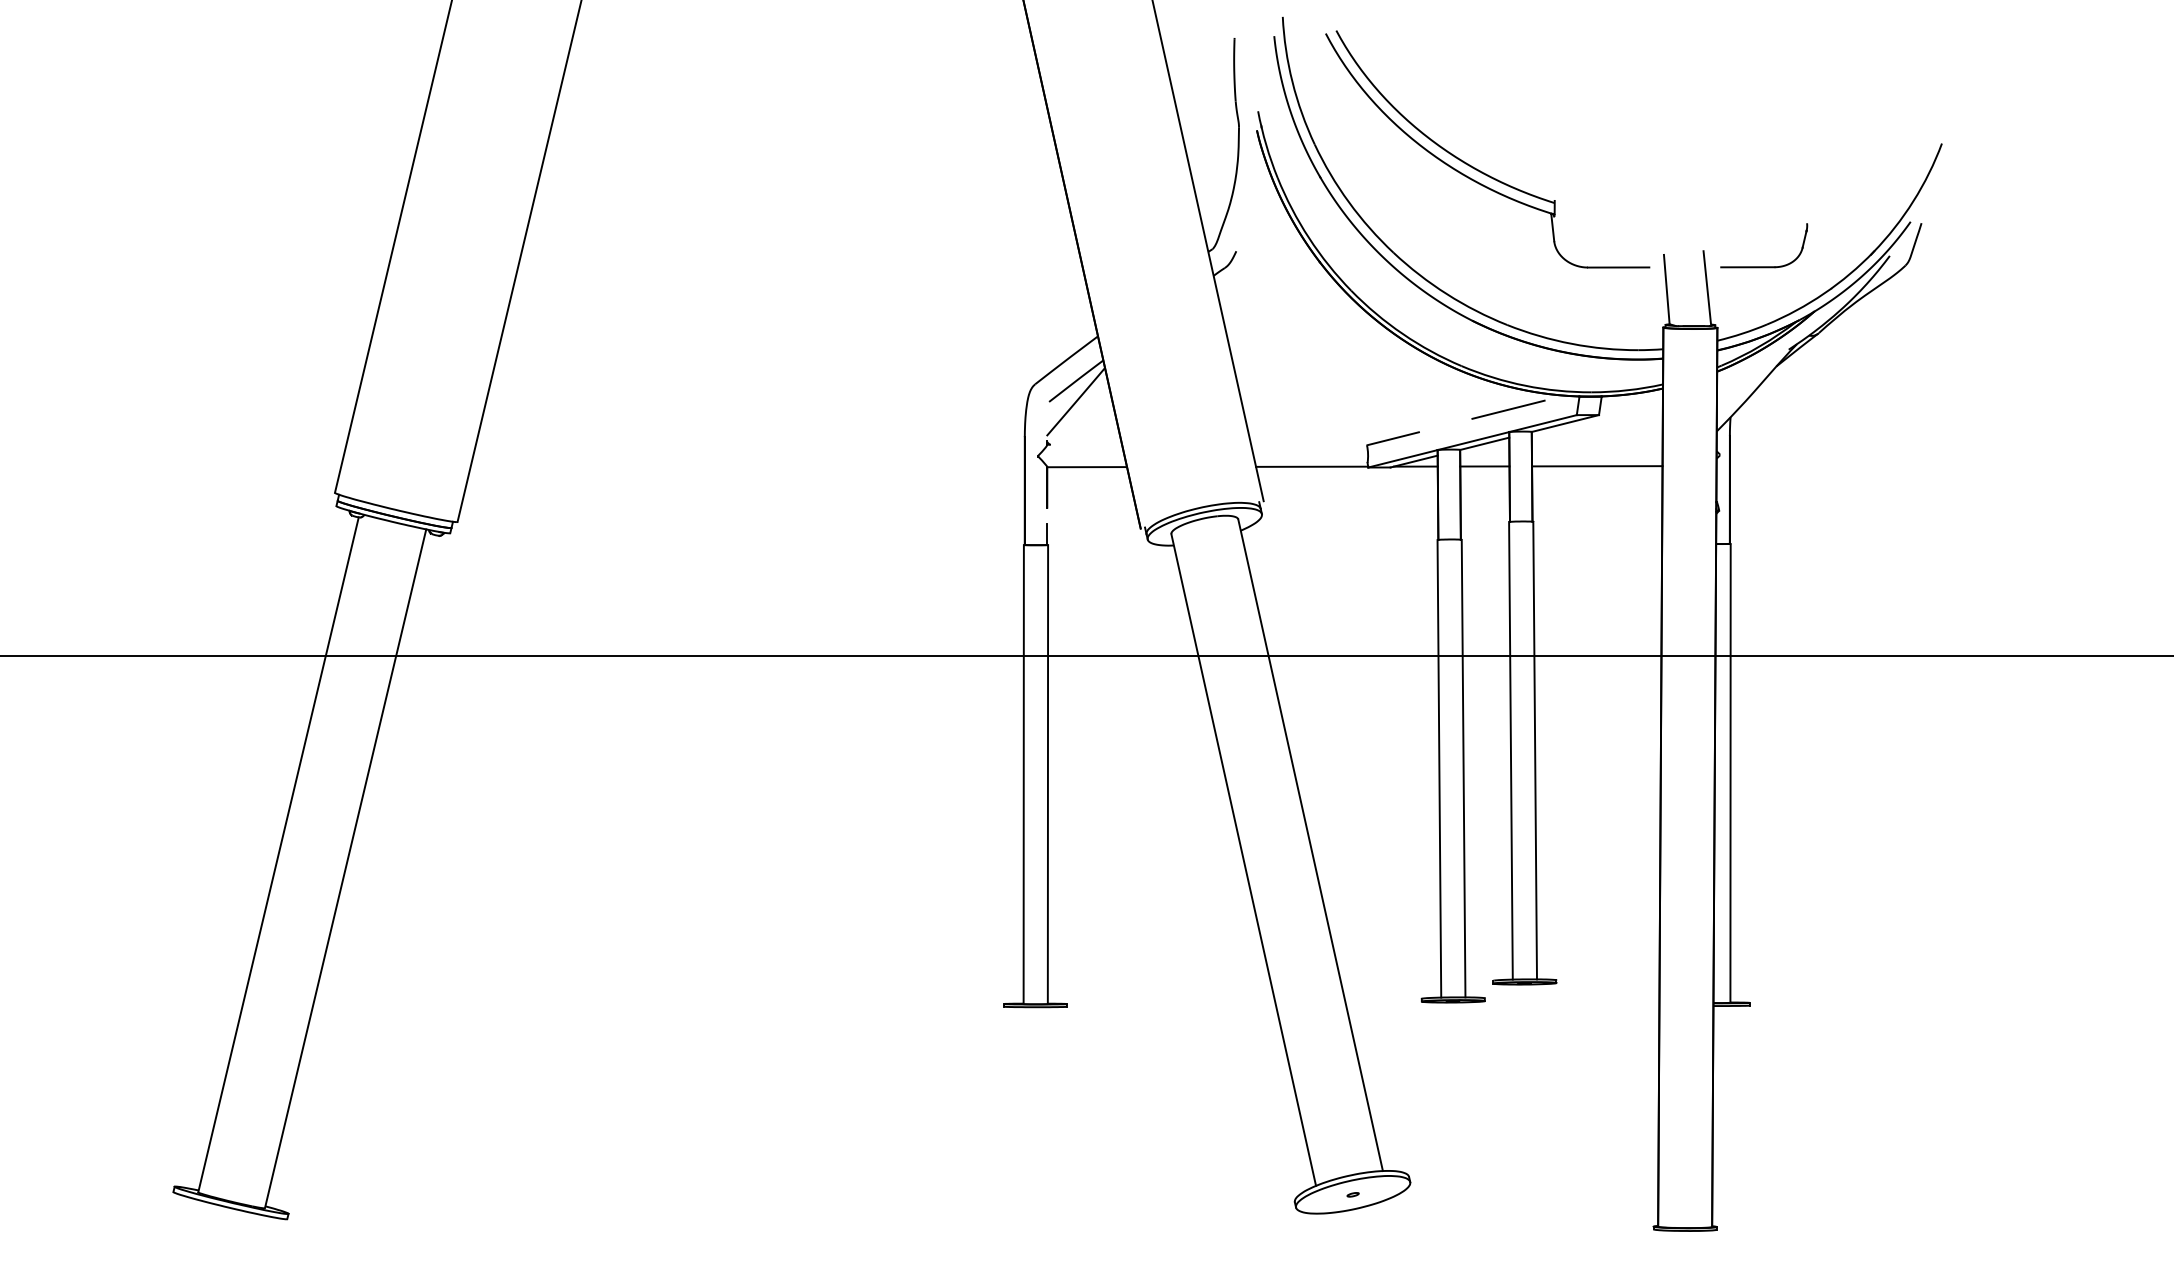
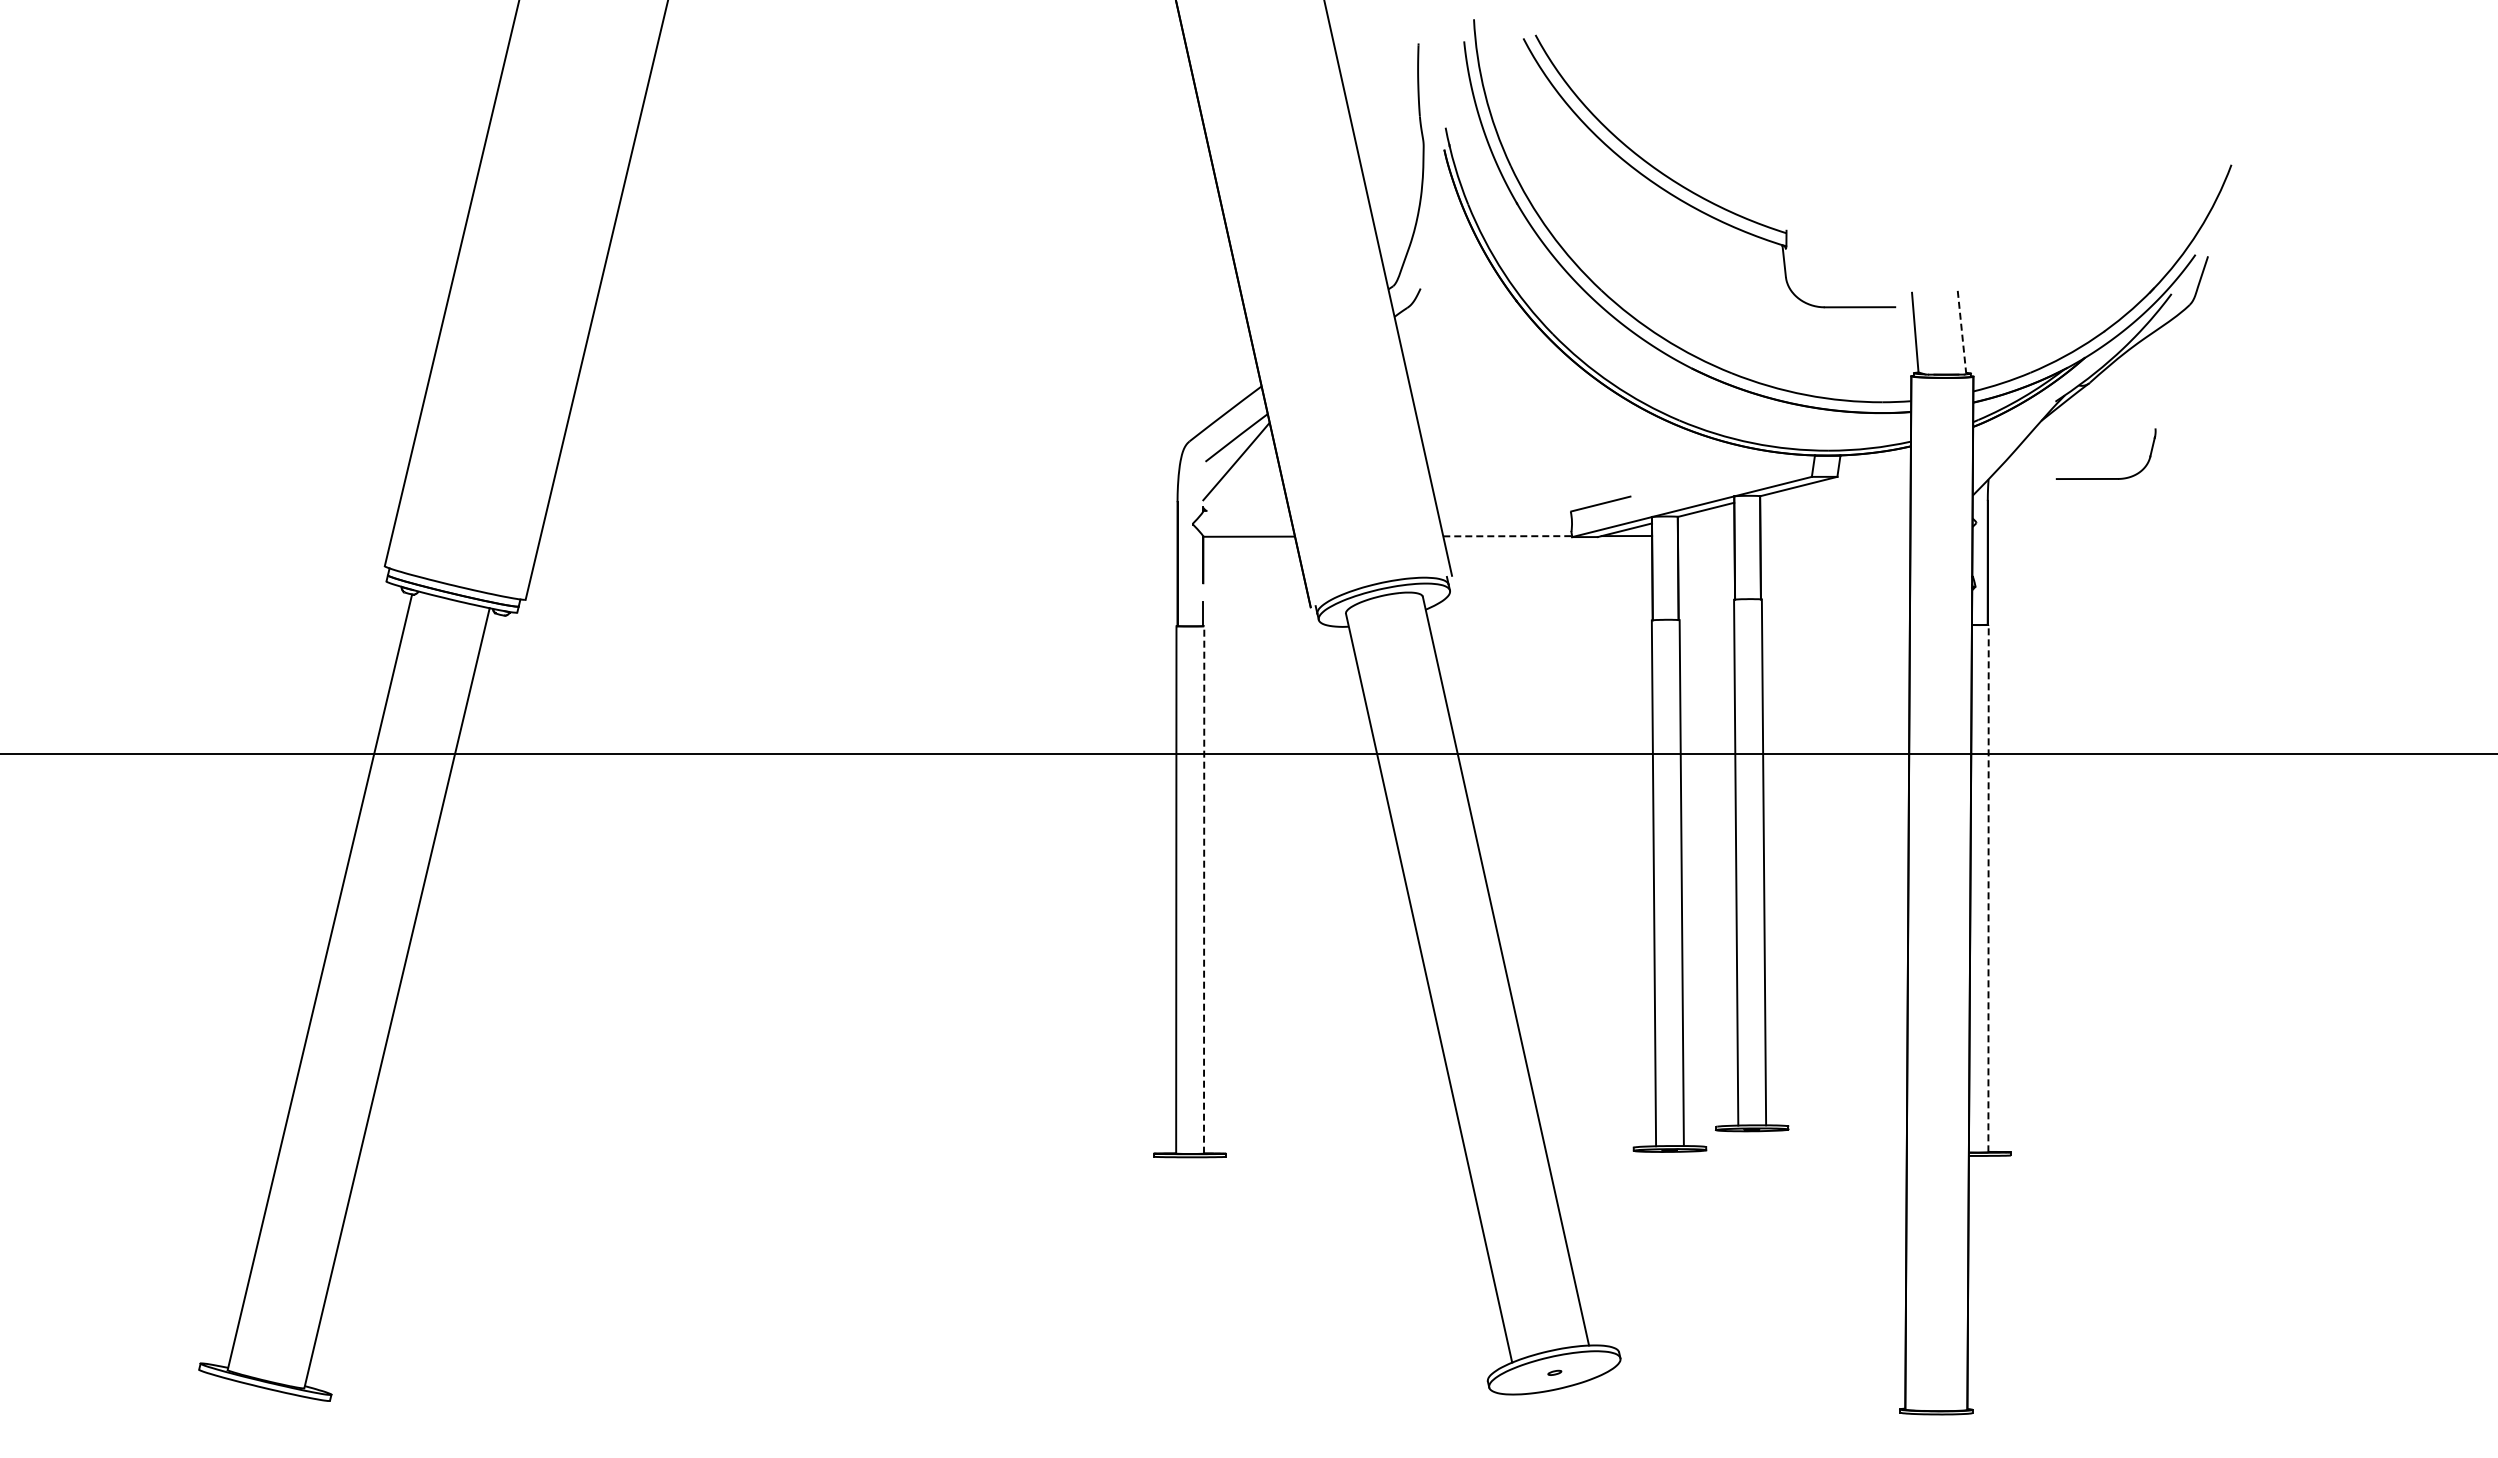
part: (1763, 266) -> (2105, 478), moved
line: (1707, 287) -> (1961, 330), solid -> dashed
line: (1507, 409) -> (1732, 470), removed
line: (1312, 466) -> (1508, 536), solid -> dashed
line: (1484, 466) -> (1705, 535), removed
line: (1597, 466) -> (1835, 535), removed
line: (1730, 773) -> (1988, 888), solid -> dashed
line: (1048, 775) -> (1204, 890), solid -> dashed

